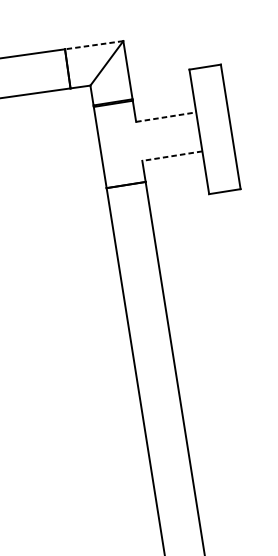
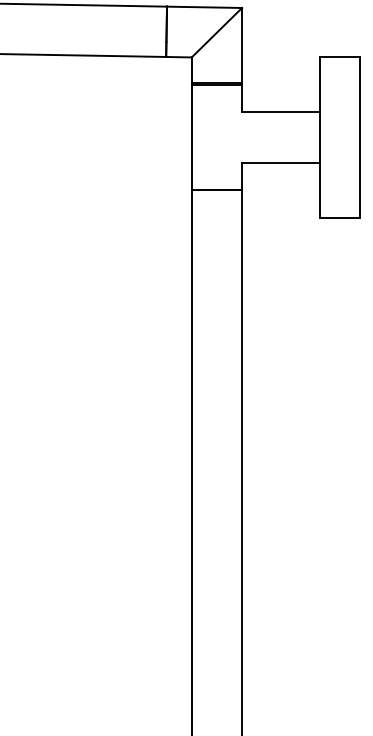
line: (94, 45) -> (204, 7), dashed -> solid
line: (165, 117) -> (280, 112), dashed -> solid
line: (172, 156) -> (280, 162), dashed -> solid

